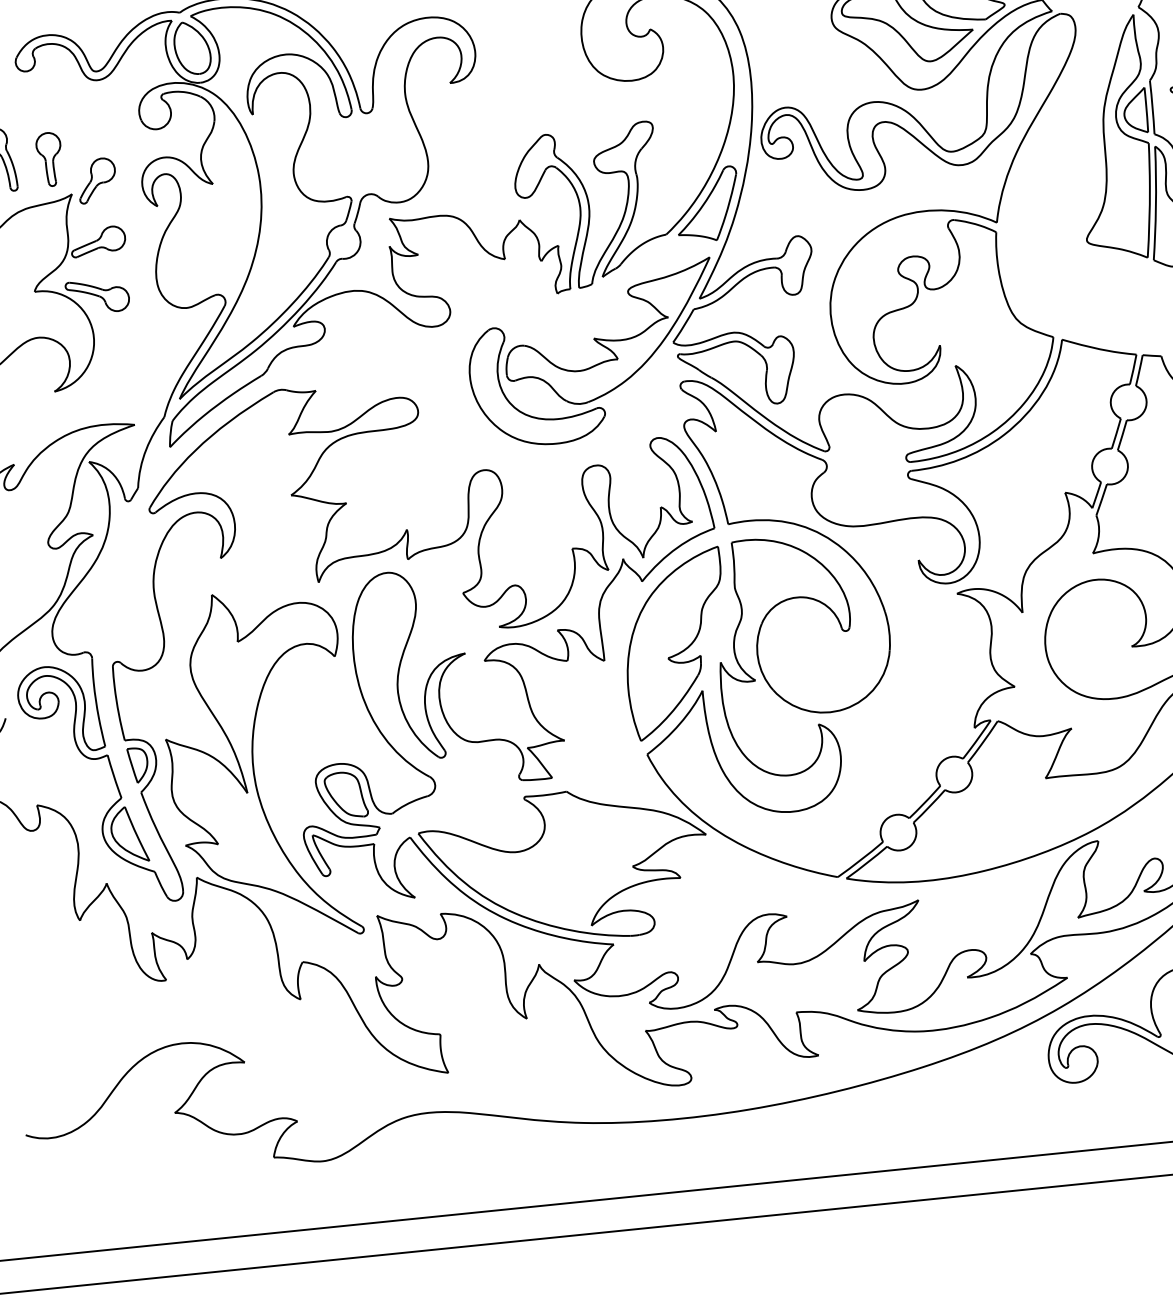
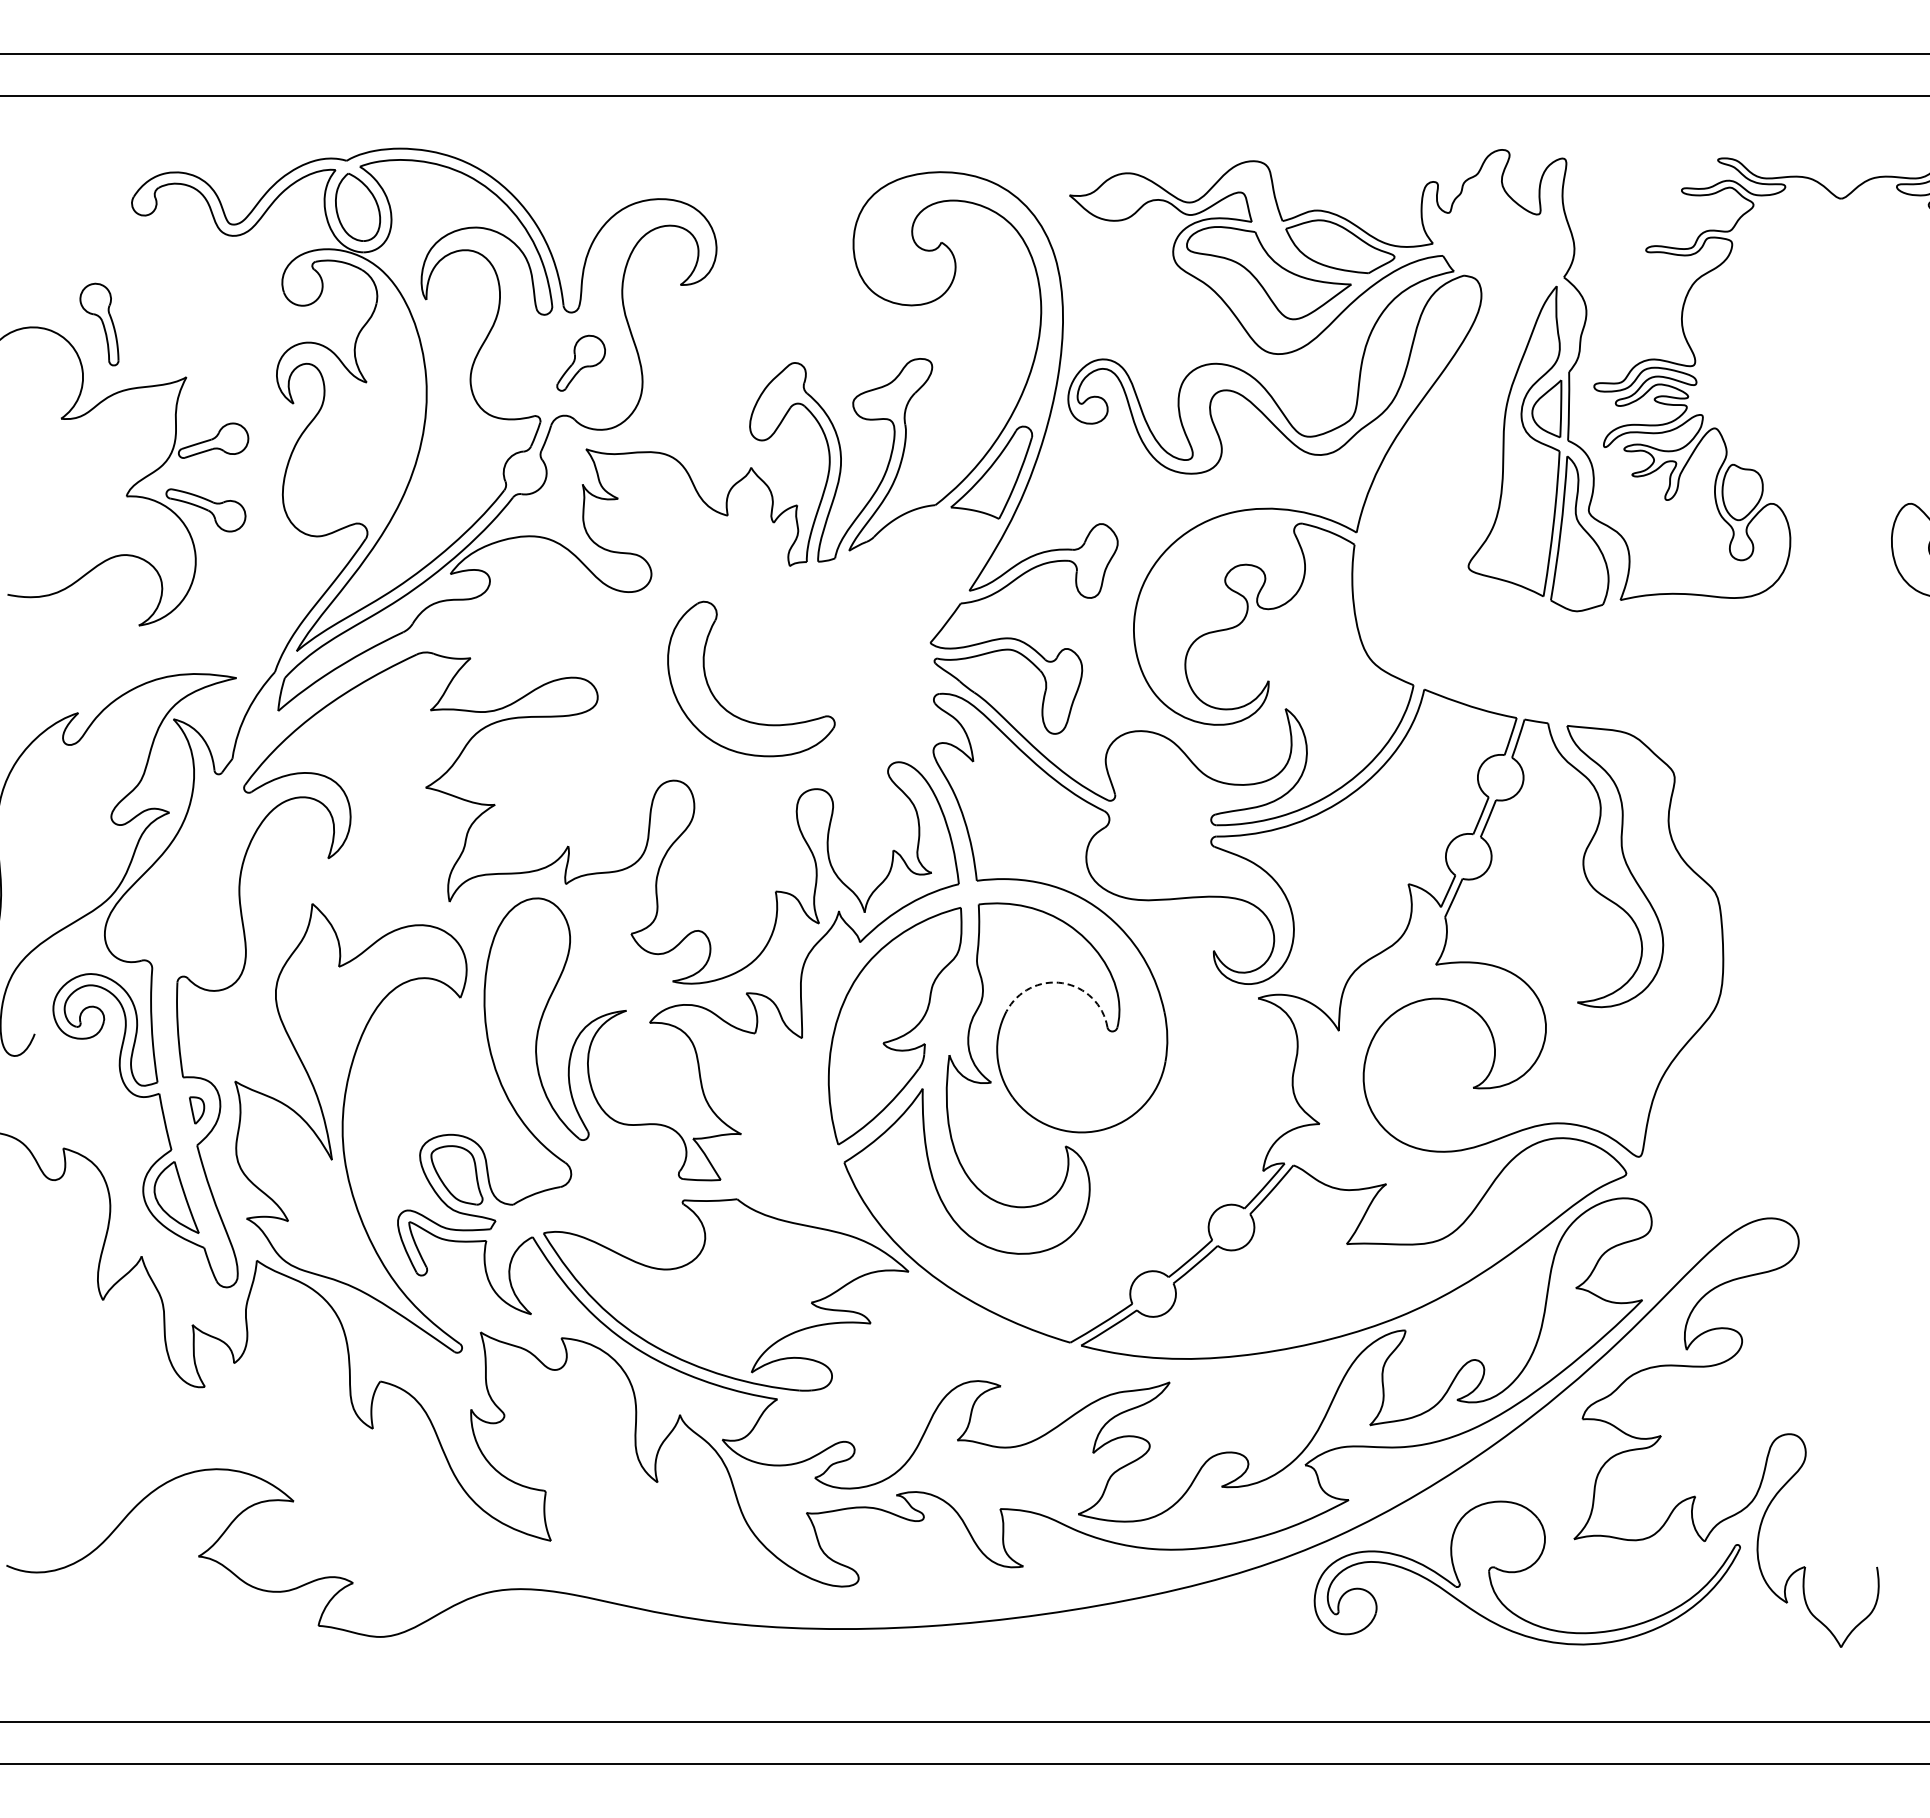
part: (49, 159) -> (162, 330), removed
part: (96, 180) -> (580, 362), moved
part: (610, 339) -> (851, 631), removed
arc: (803, 597) -> (1062, 983), solid -> dashed
part: (137, 765) -> (196, 1110), size x0.6

